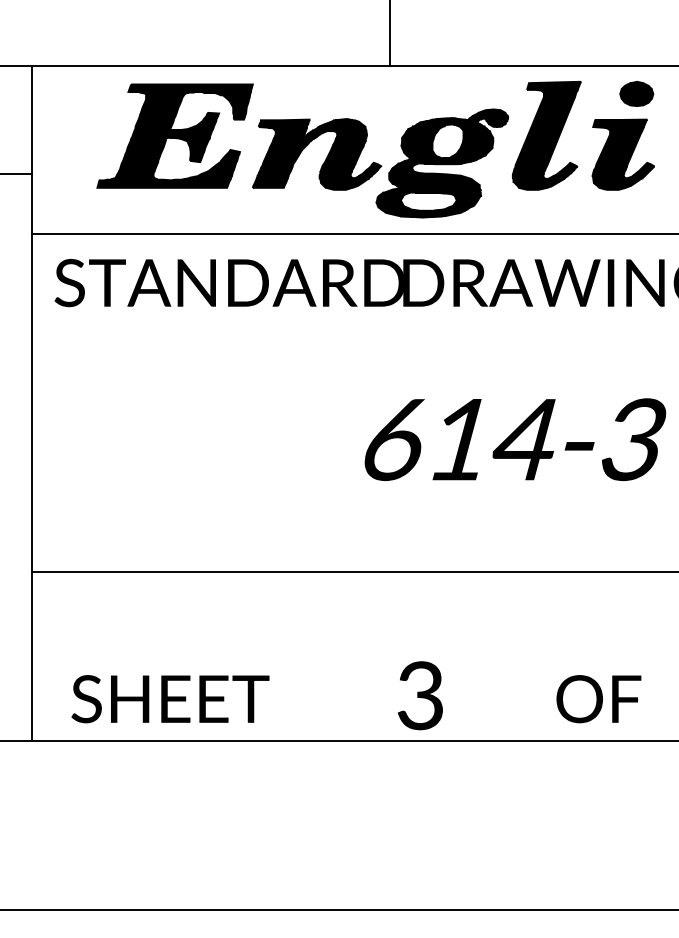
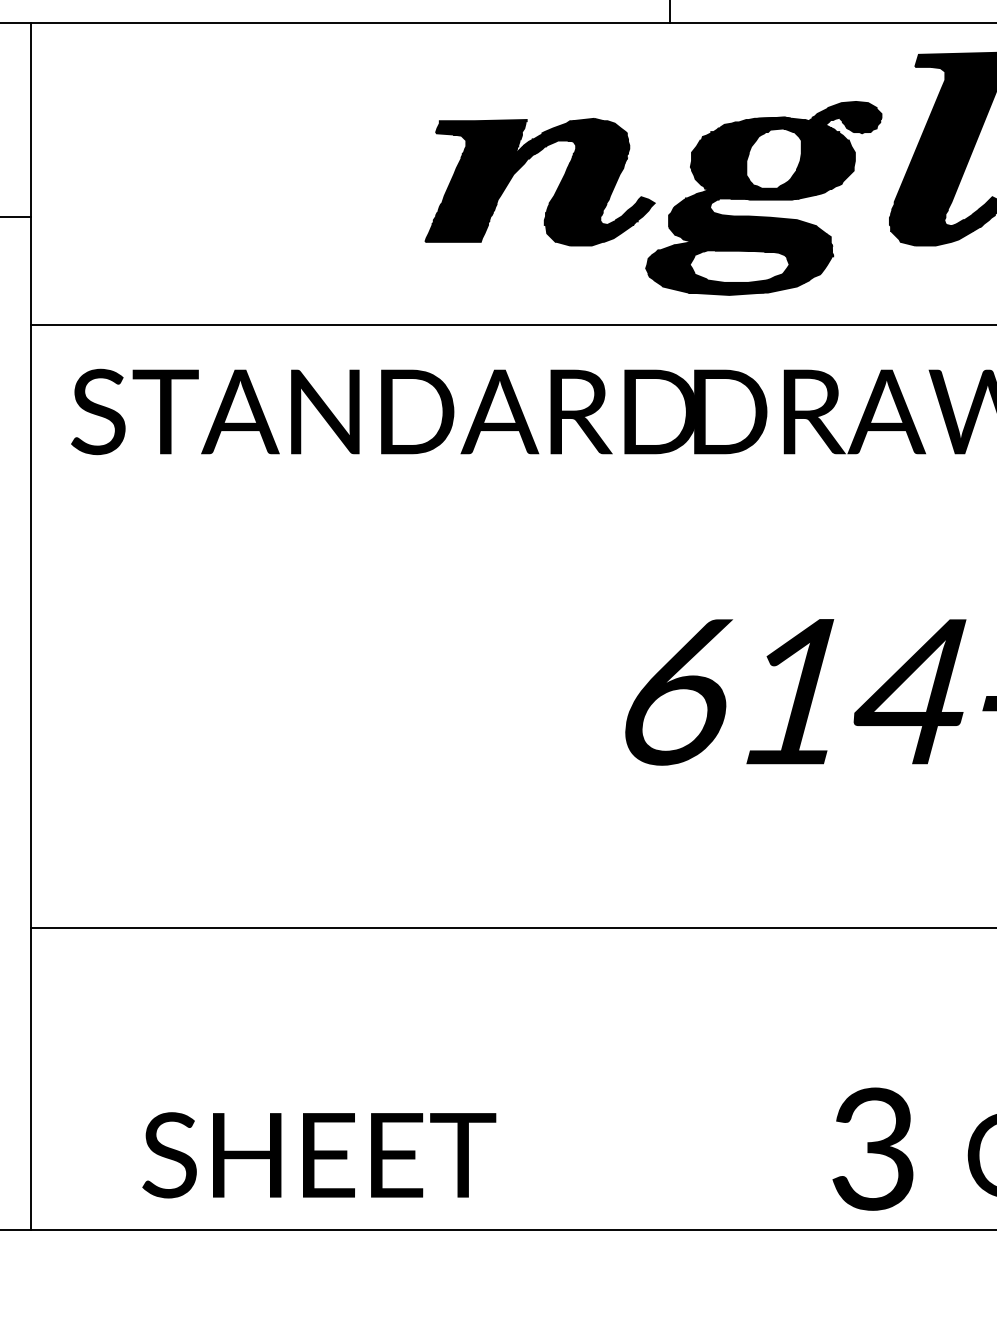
part: (174, 135) -> (285, 148), removed
text: (419, 695) -> (871, 1148), moved
text: (170, 699) -> (319, 1155), moved

